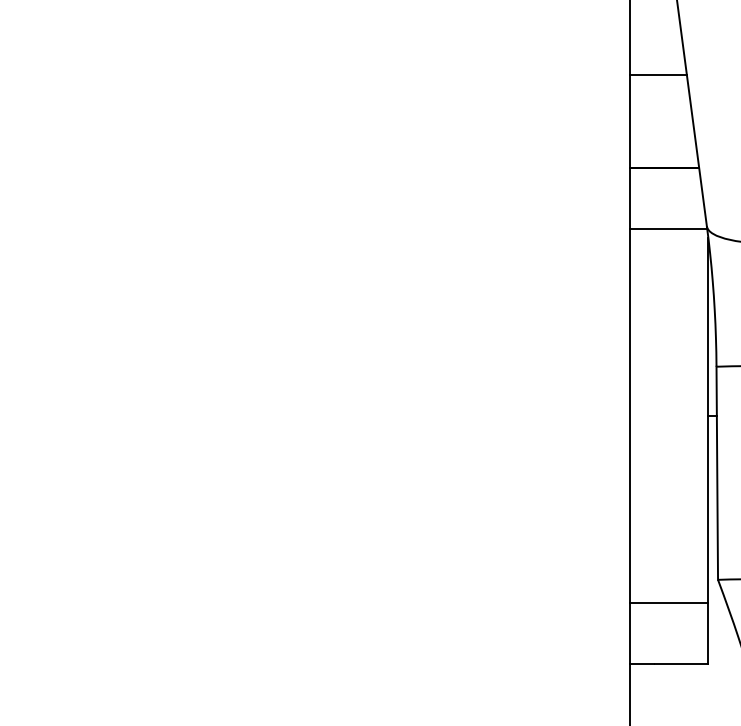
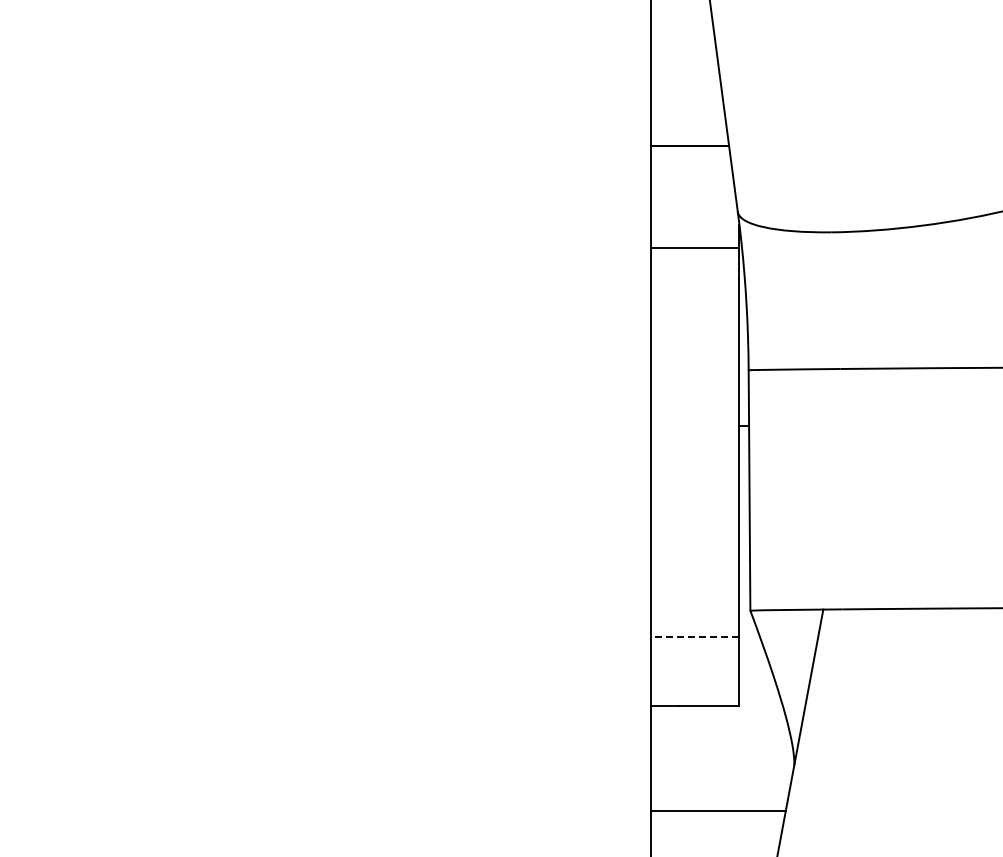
line: (658, 74) -> (683, 40), removed
line: (668, 229) -> (694, 248), moved
line: (668, 602) -> (694, 636), solid -> dashed

